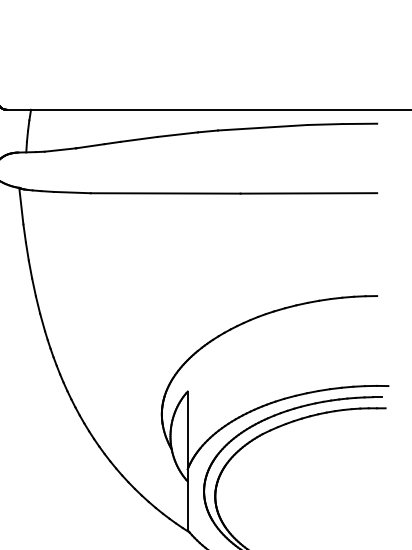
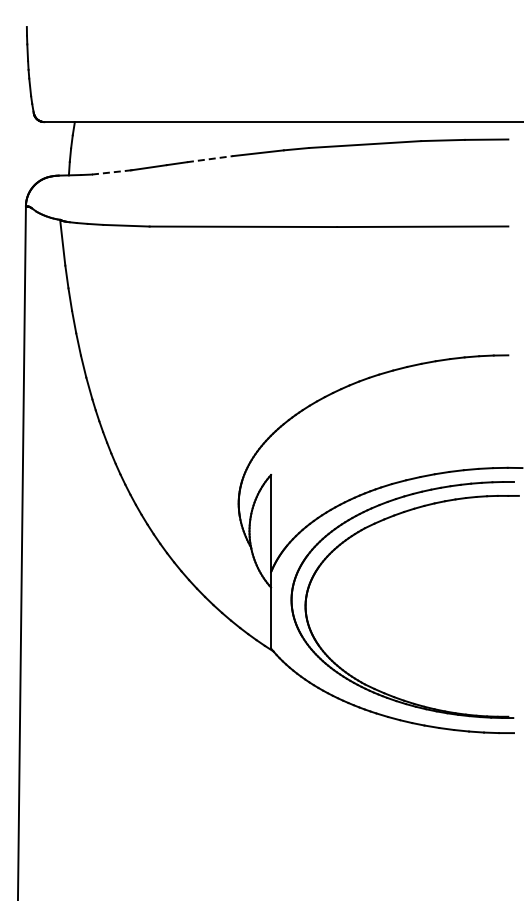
line: (139, 139) -> (210, 159), solid -> dashed
line: (60, 150) -> (111, 172), solid -> dashed

